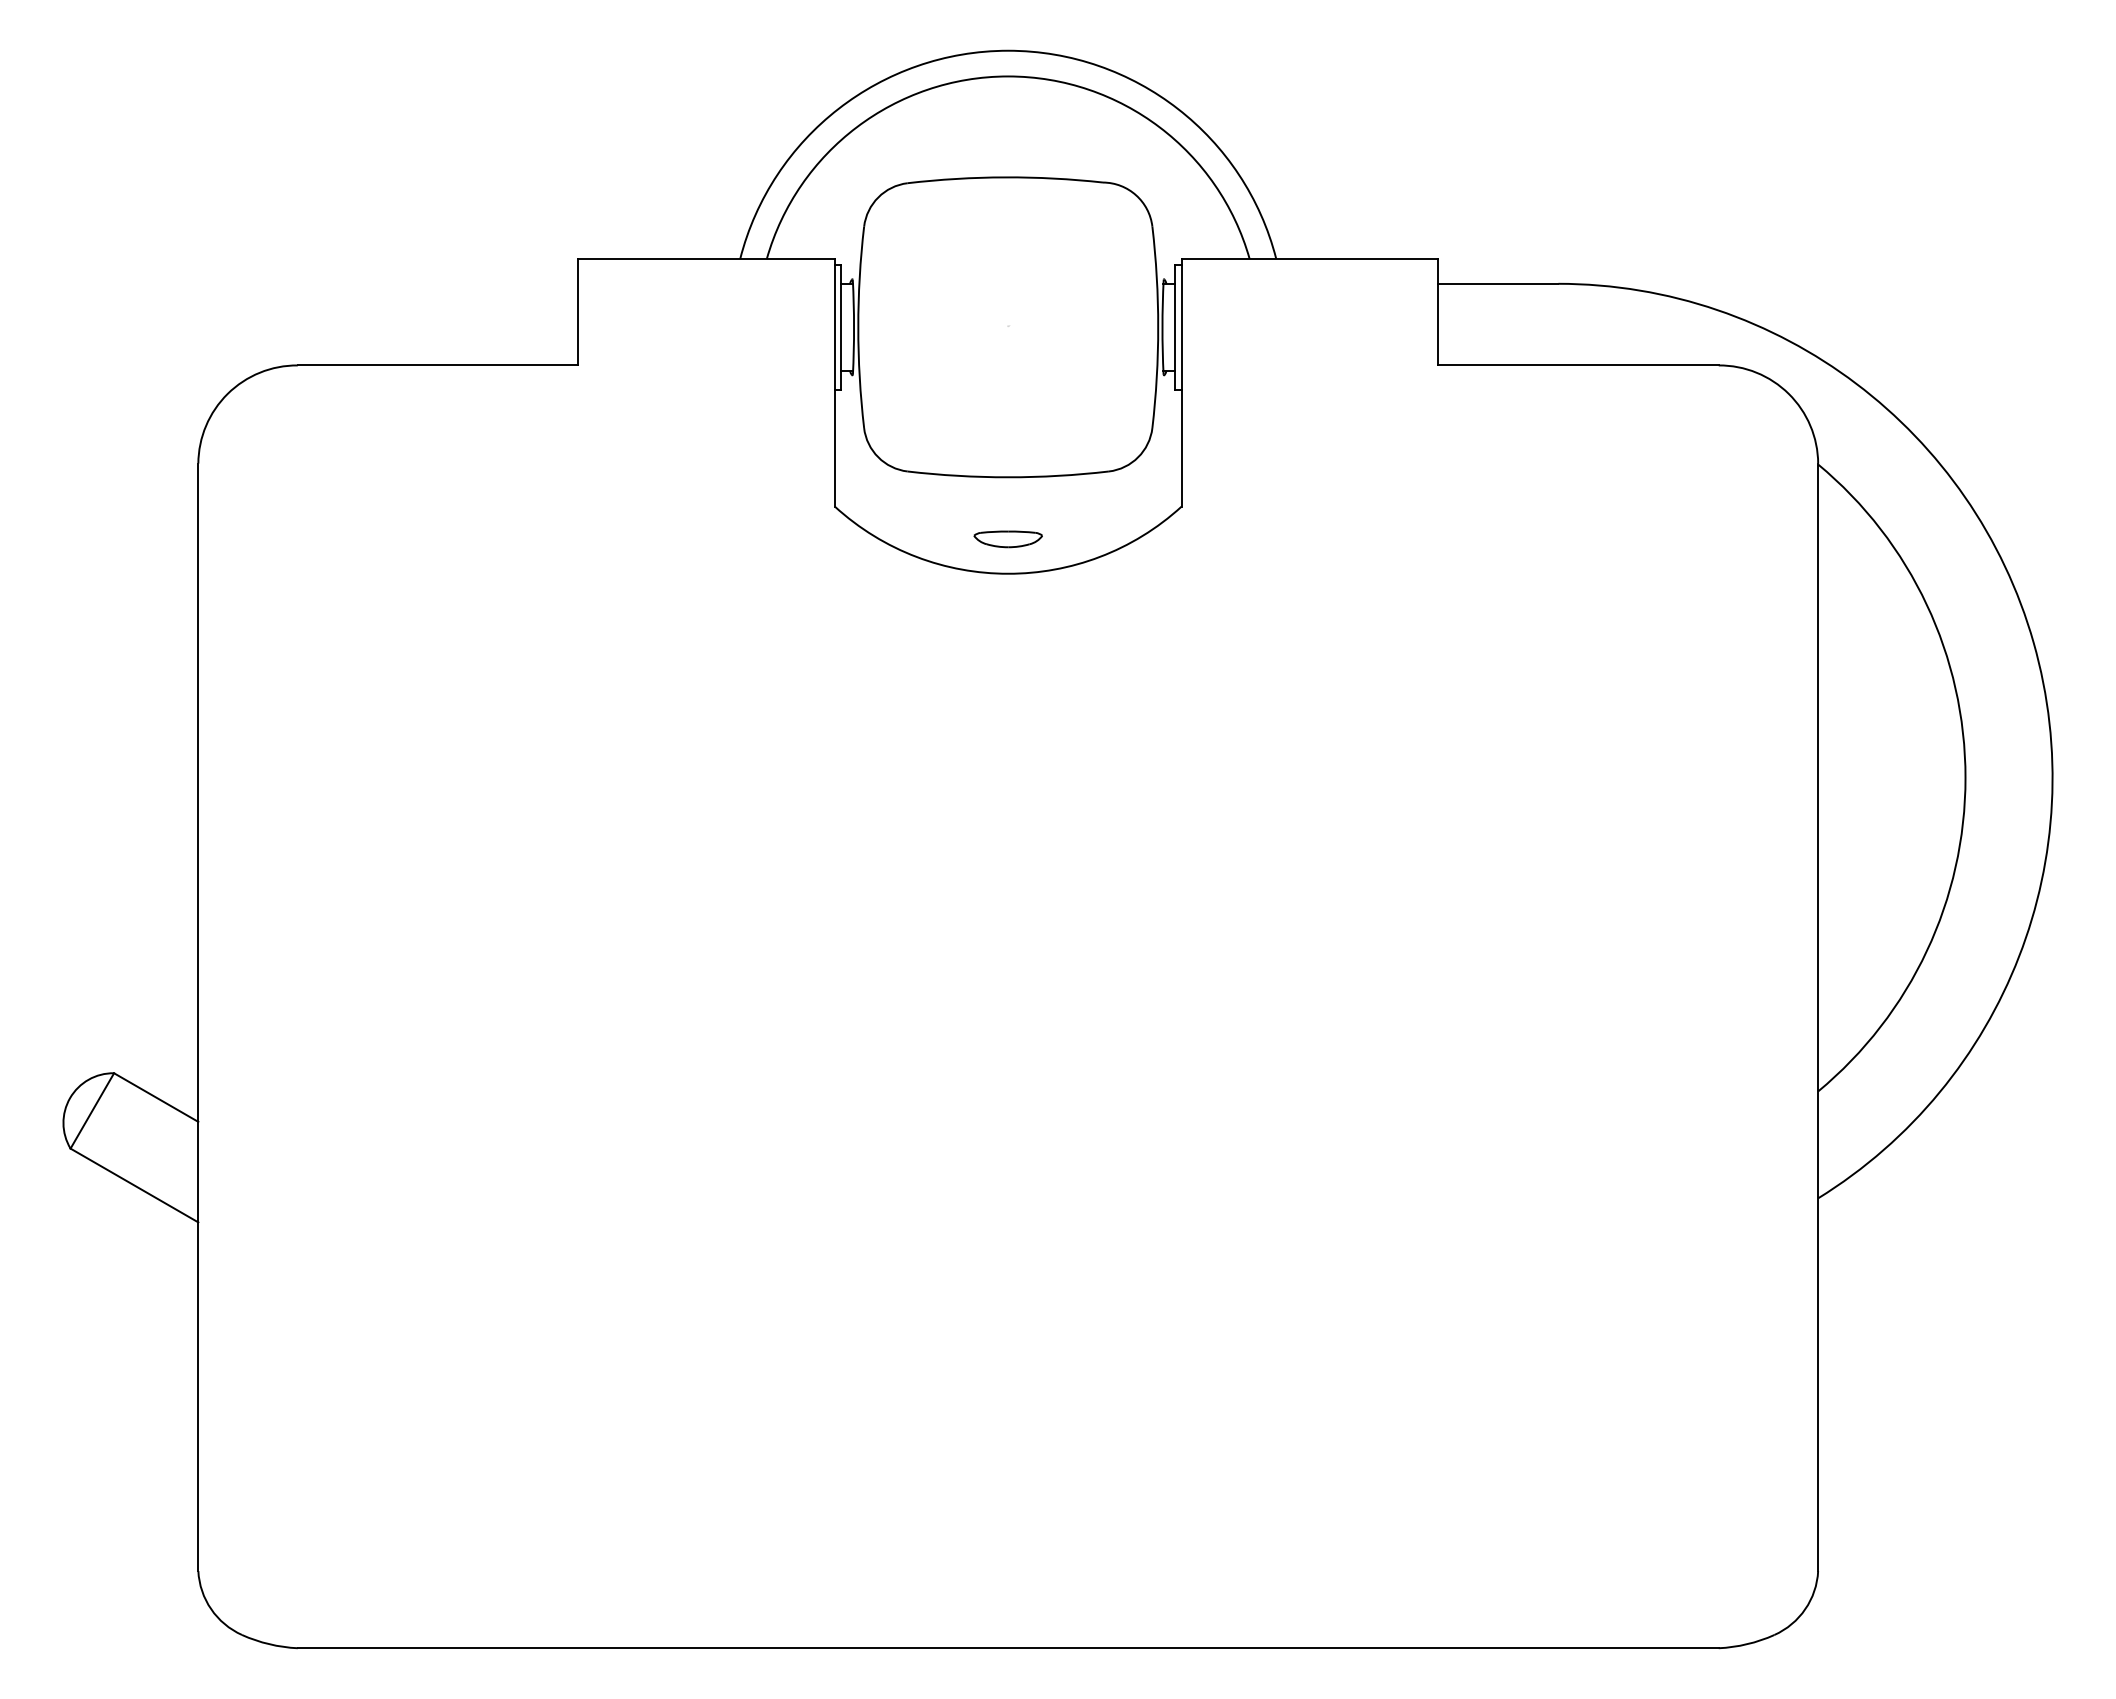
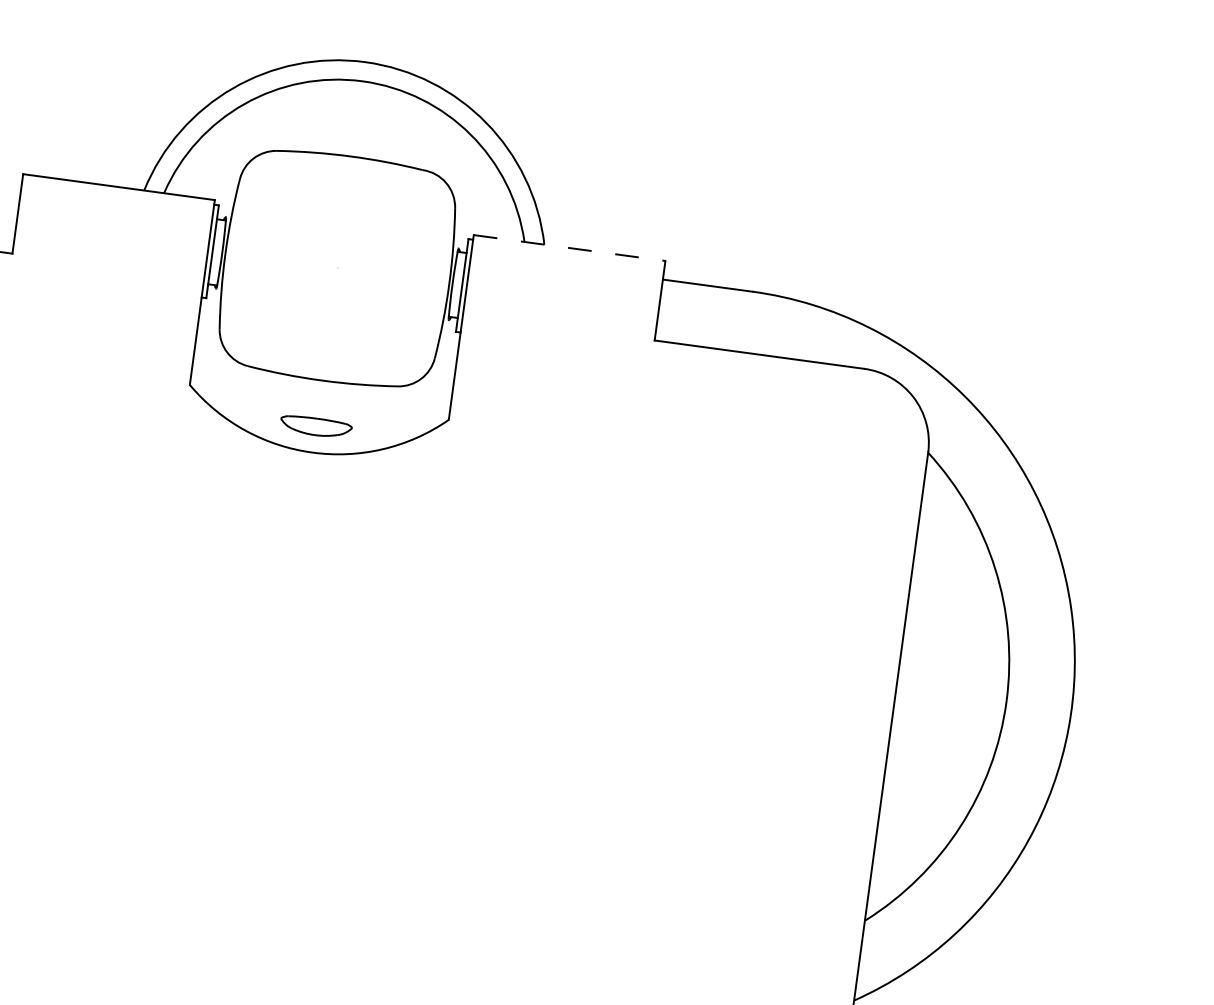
line: (1310, 258) -> (569, 247), solid -> dashed
part: (1007, 539) -> (315, 426), size x1.4

